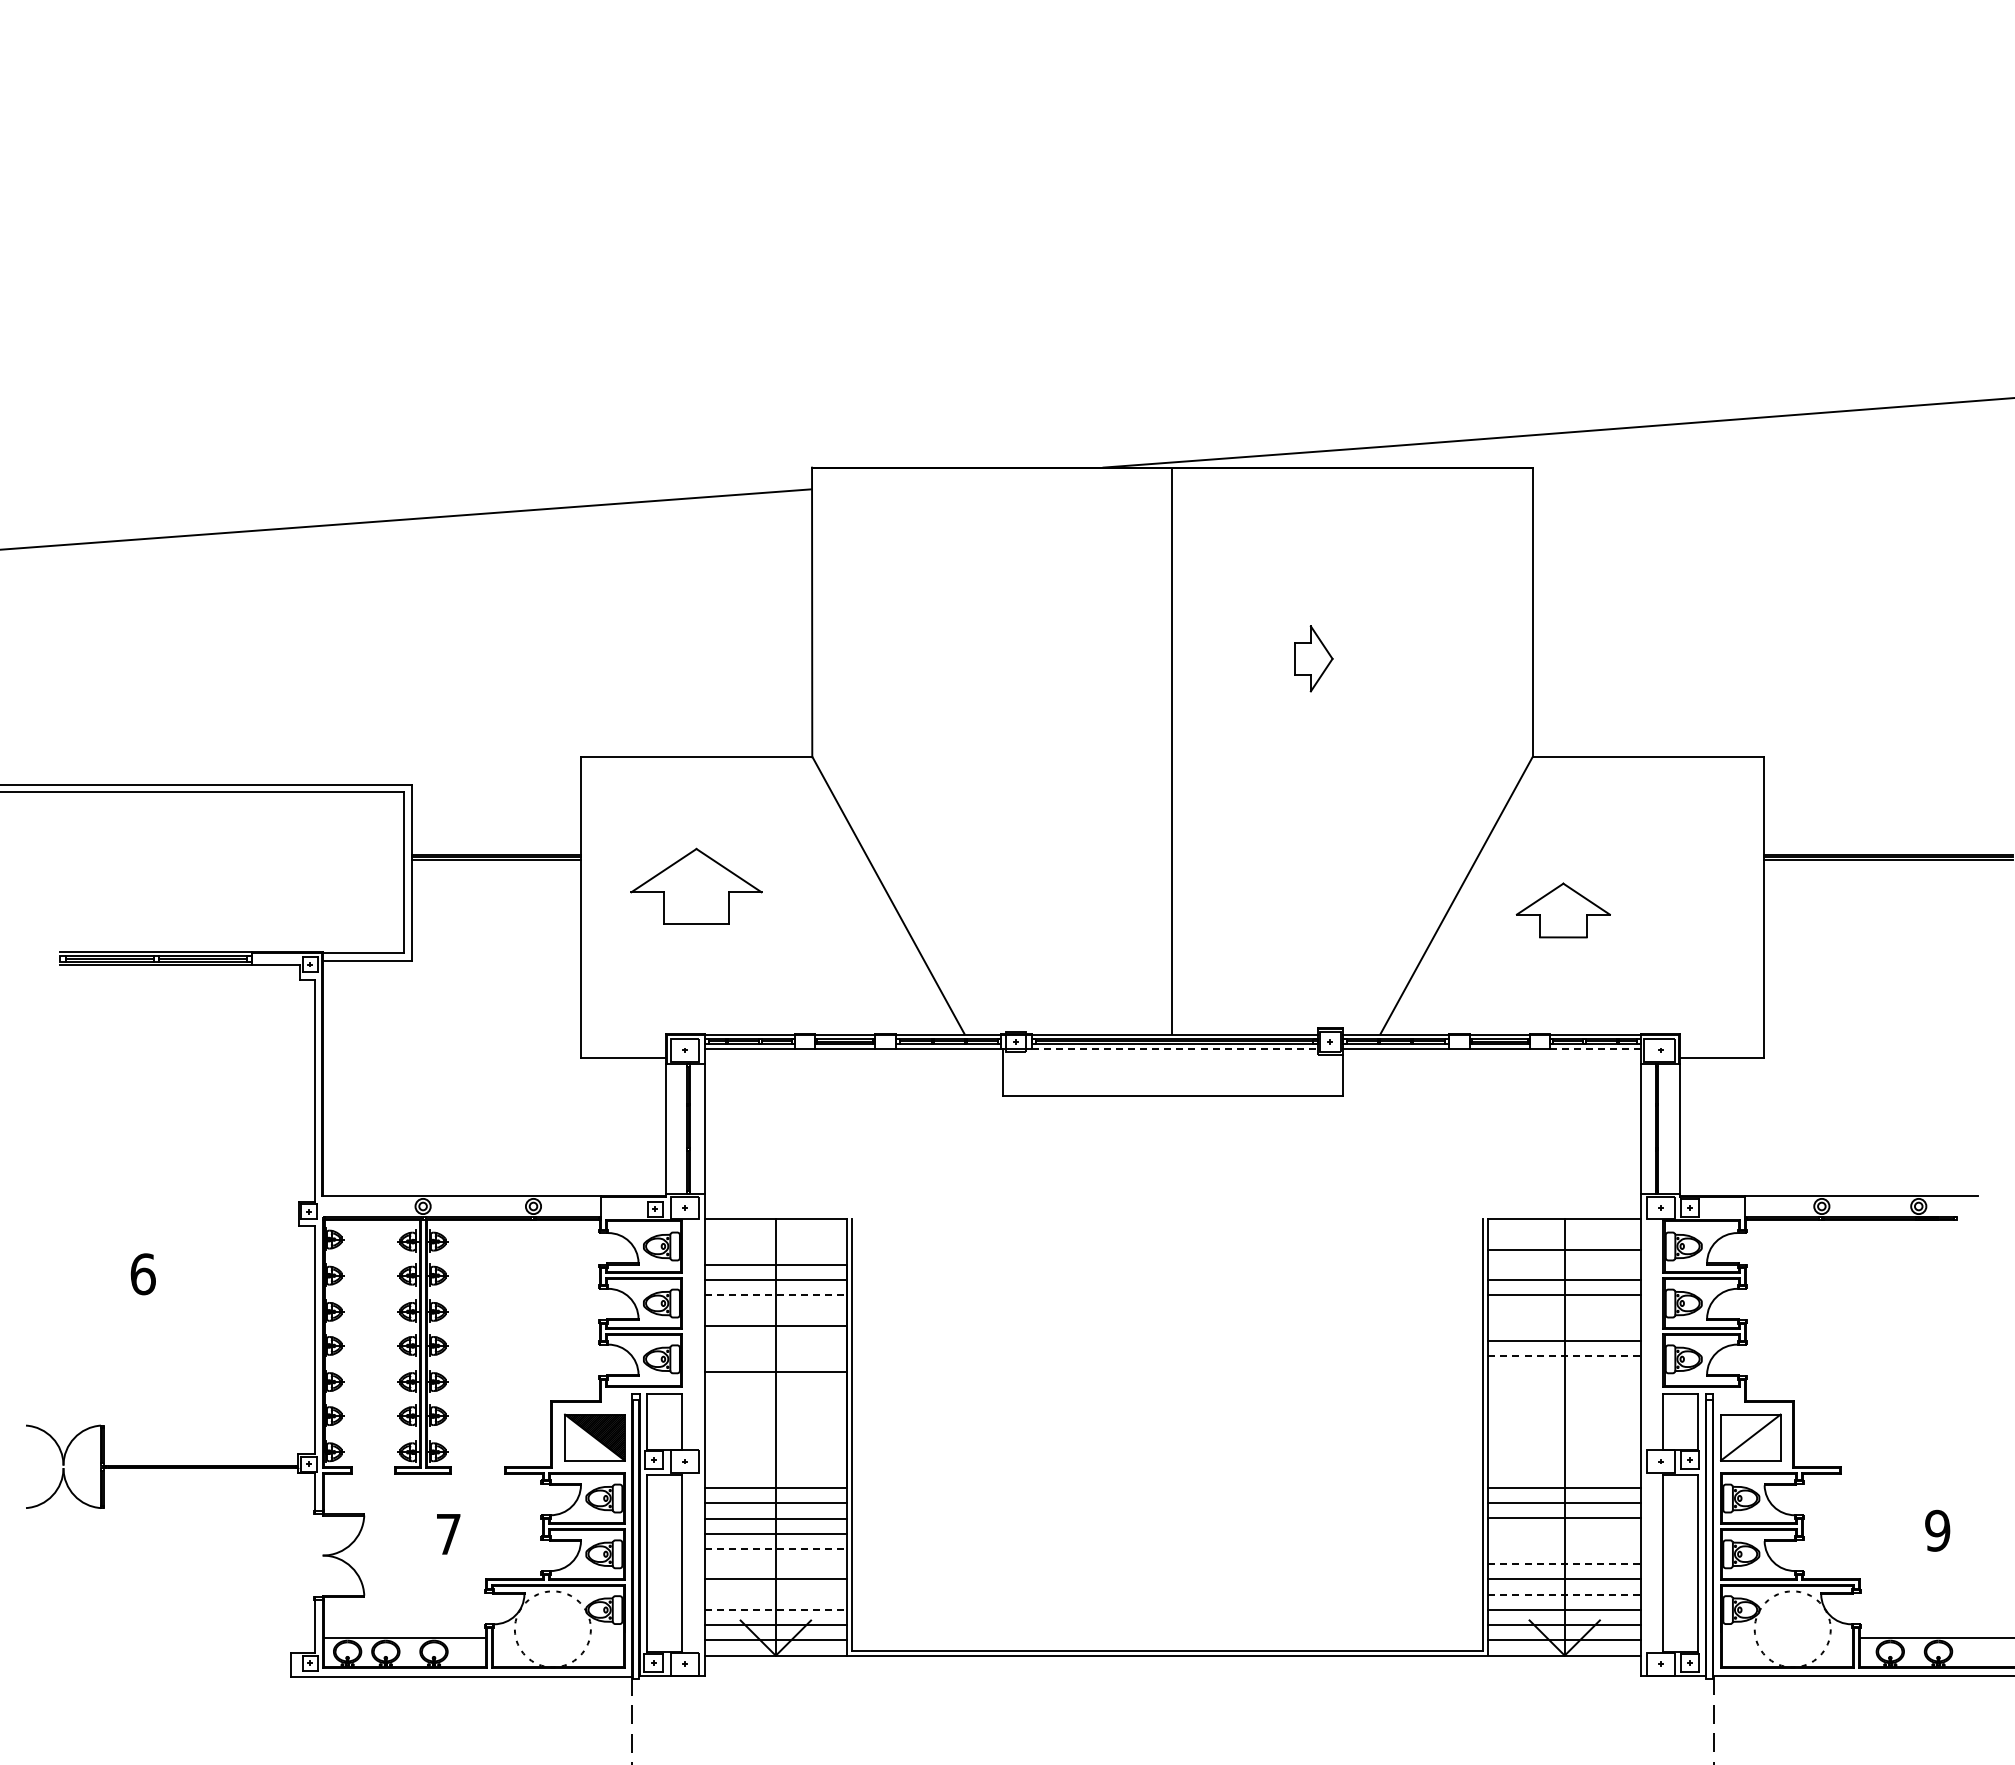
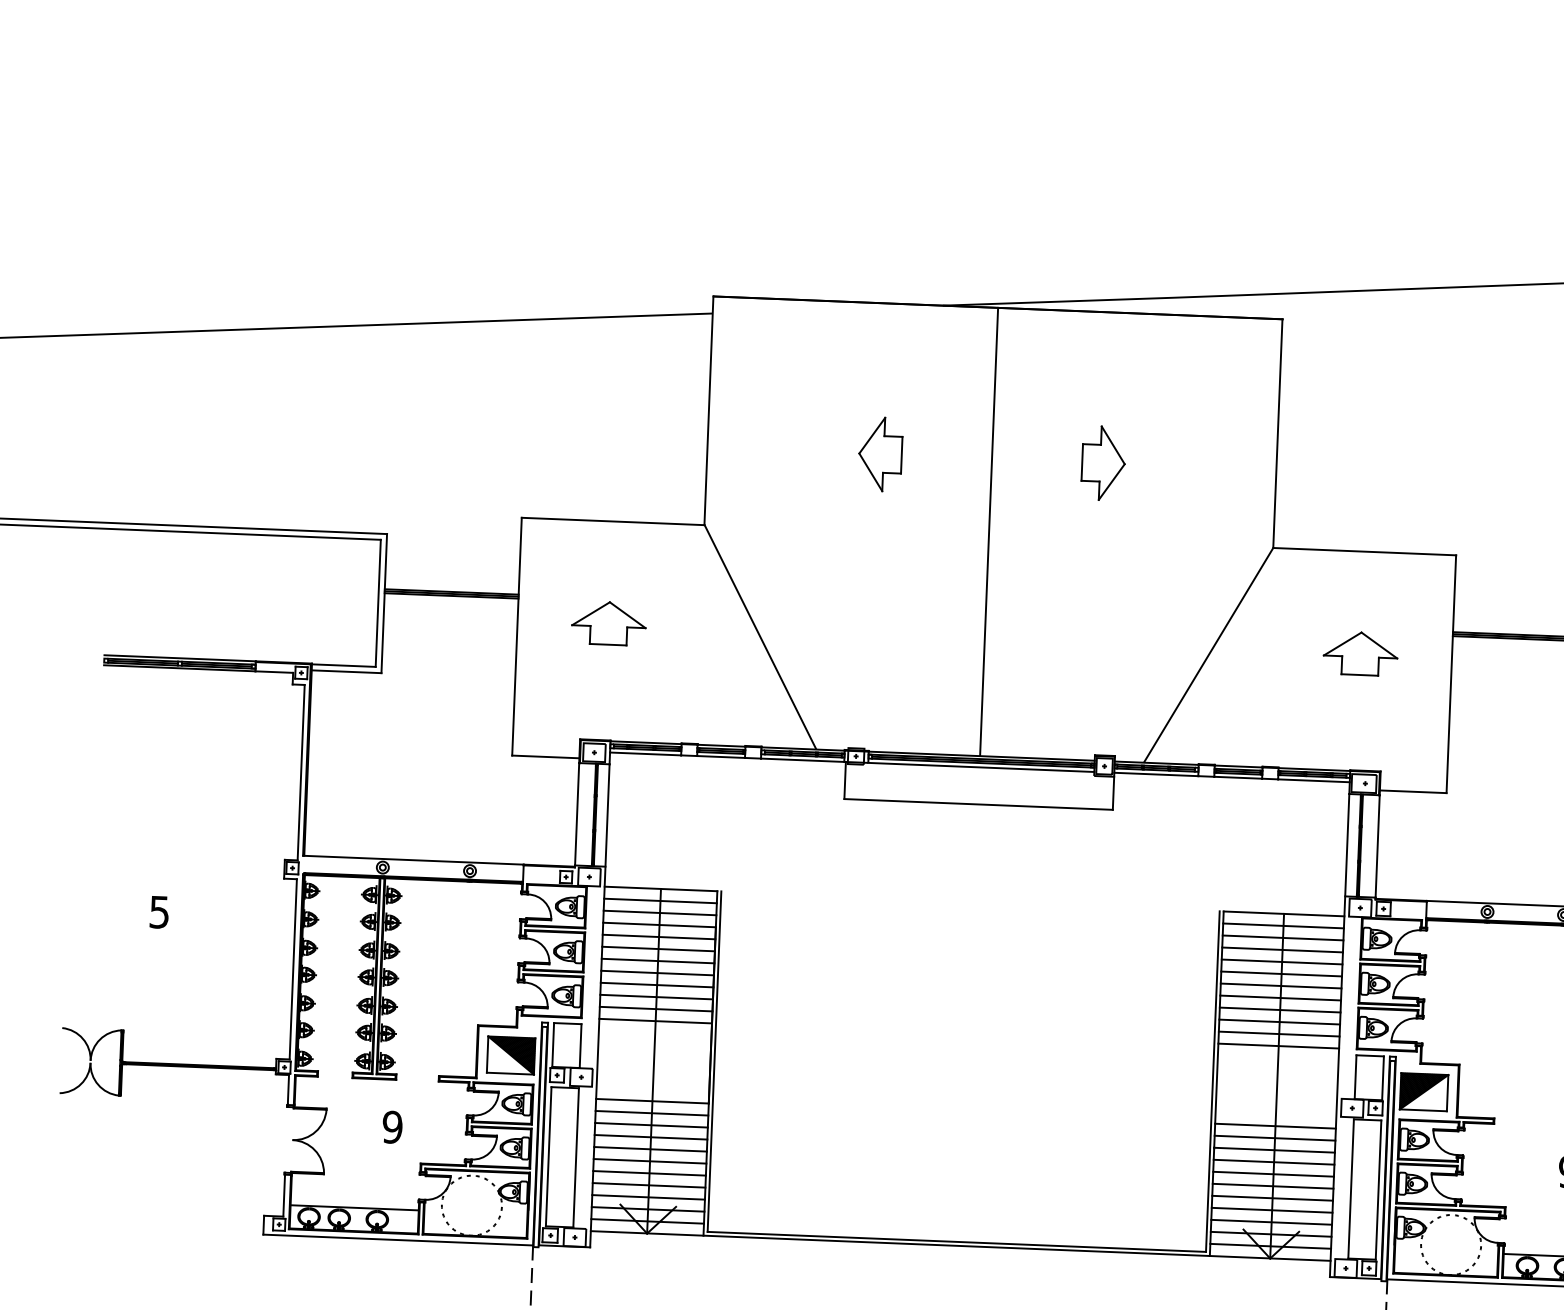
part: (1030, 658) -> (879, 454), added
part: (1313, 658) -> (1103, 463), size x1.43
part: (696, 885) -> (608, 622), size x0.71
part: (1562, 910) -> (1359, 653), moved
line: (1175, 1049) -> (982, 767), dashed -> solid
line: (1595, 1049) -> (1313, 780), dashed -> solid
line: (775, 1234) -> (660, 900), added
line: (1564, 1234) -> (1283, 925), added
line: (775, 1249) -> (659, 912), added
line: (1564, 1264) -> (1282, 949), added
text: (142, 1274) -> (159, 912), 6 -> 5
line: (776, 1295) -> (659, 949), dashed -> solid
line: (775, 1310) -> (657, 960), added
line: (1564, 1310) -> (1280, 985), added
line: (1564, 1325) -> (1280, 997), added
line: (775, 1341) -> (656, 985), added
line: (775, 1356) -> (656, 997), added
line: (1565, 1356) -> (1280, 1022), dashed -> solid
line: (1564, 1371) -> (1279, 1034), added
line: (775, 1386) -> (655, 1020), added
line: (1564, 1386) -> (1278, 1045), added
hatch: (1750, 1437) -> (1423, 1092), added
line: (1564, 1533) -> (1273, 1162), added
text: (448, 1534) -> (392, 1127), 7 -> 9
line: (1564, 1548) -> (1273, 1173), added
line: (776, 1549) -> (651, 1149), dashed -> solid
line: (775, 1564) -> (649, 1161), added
line: (1565, 1564) -> (1273, 1186), dashed -> solid
line: (775, 1594) -> (648, 1185), added
line: (1565, 1594) -> (1272, 1210), dashed -> solid
line: (776, 1609) -> (649, 1197), dashed -> solid

